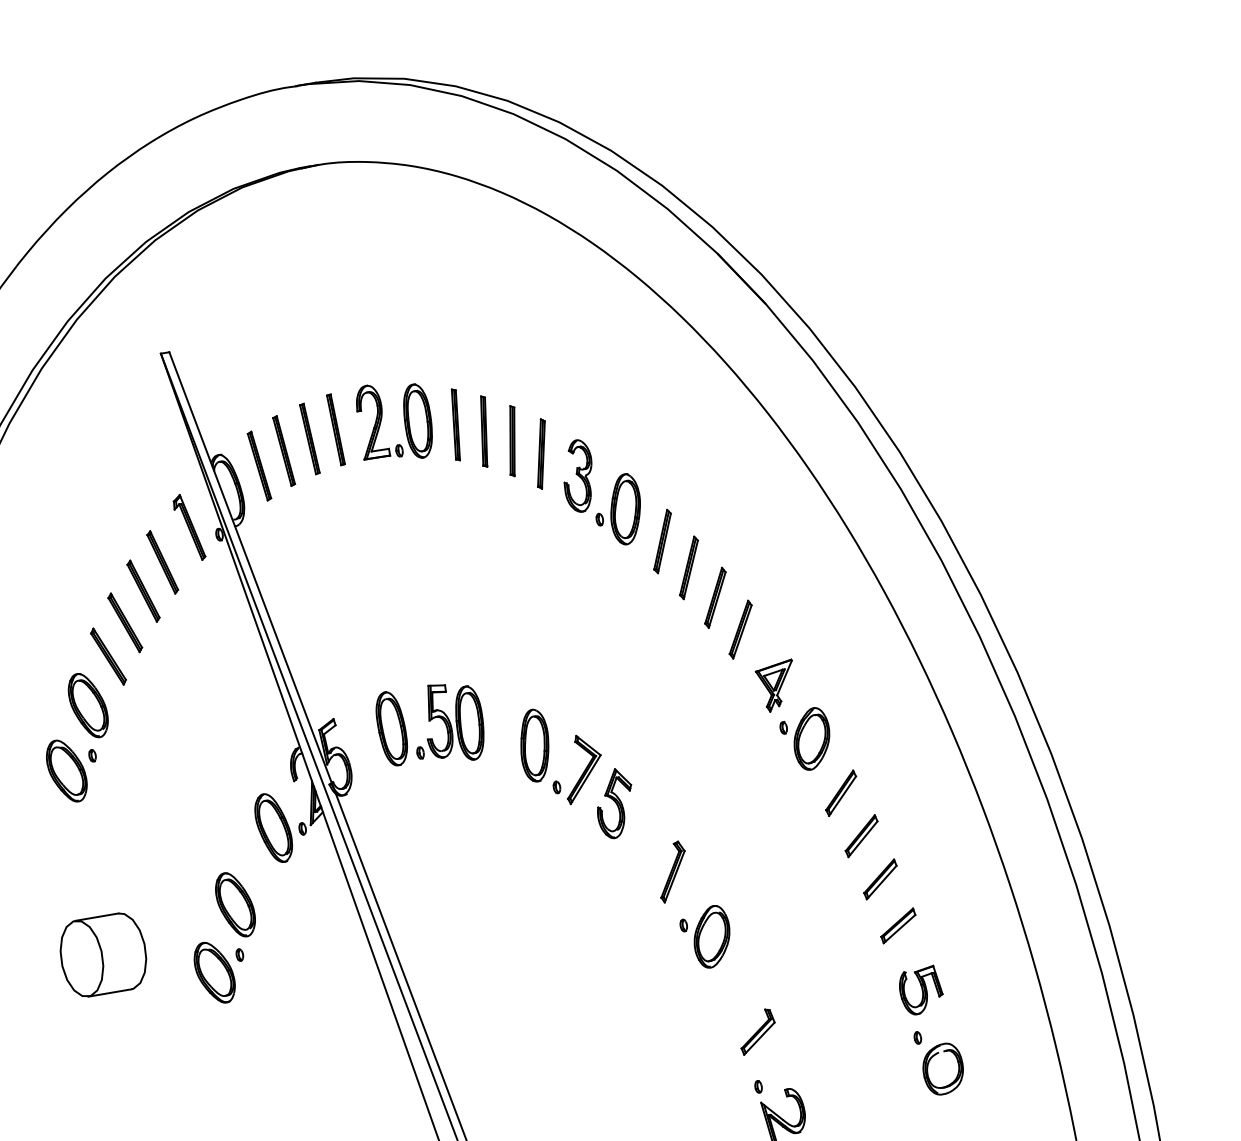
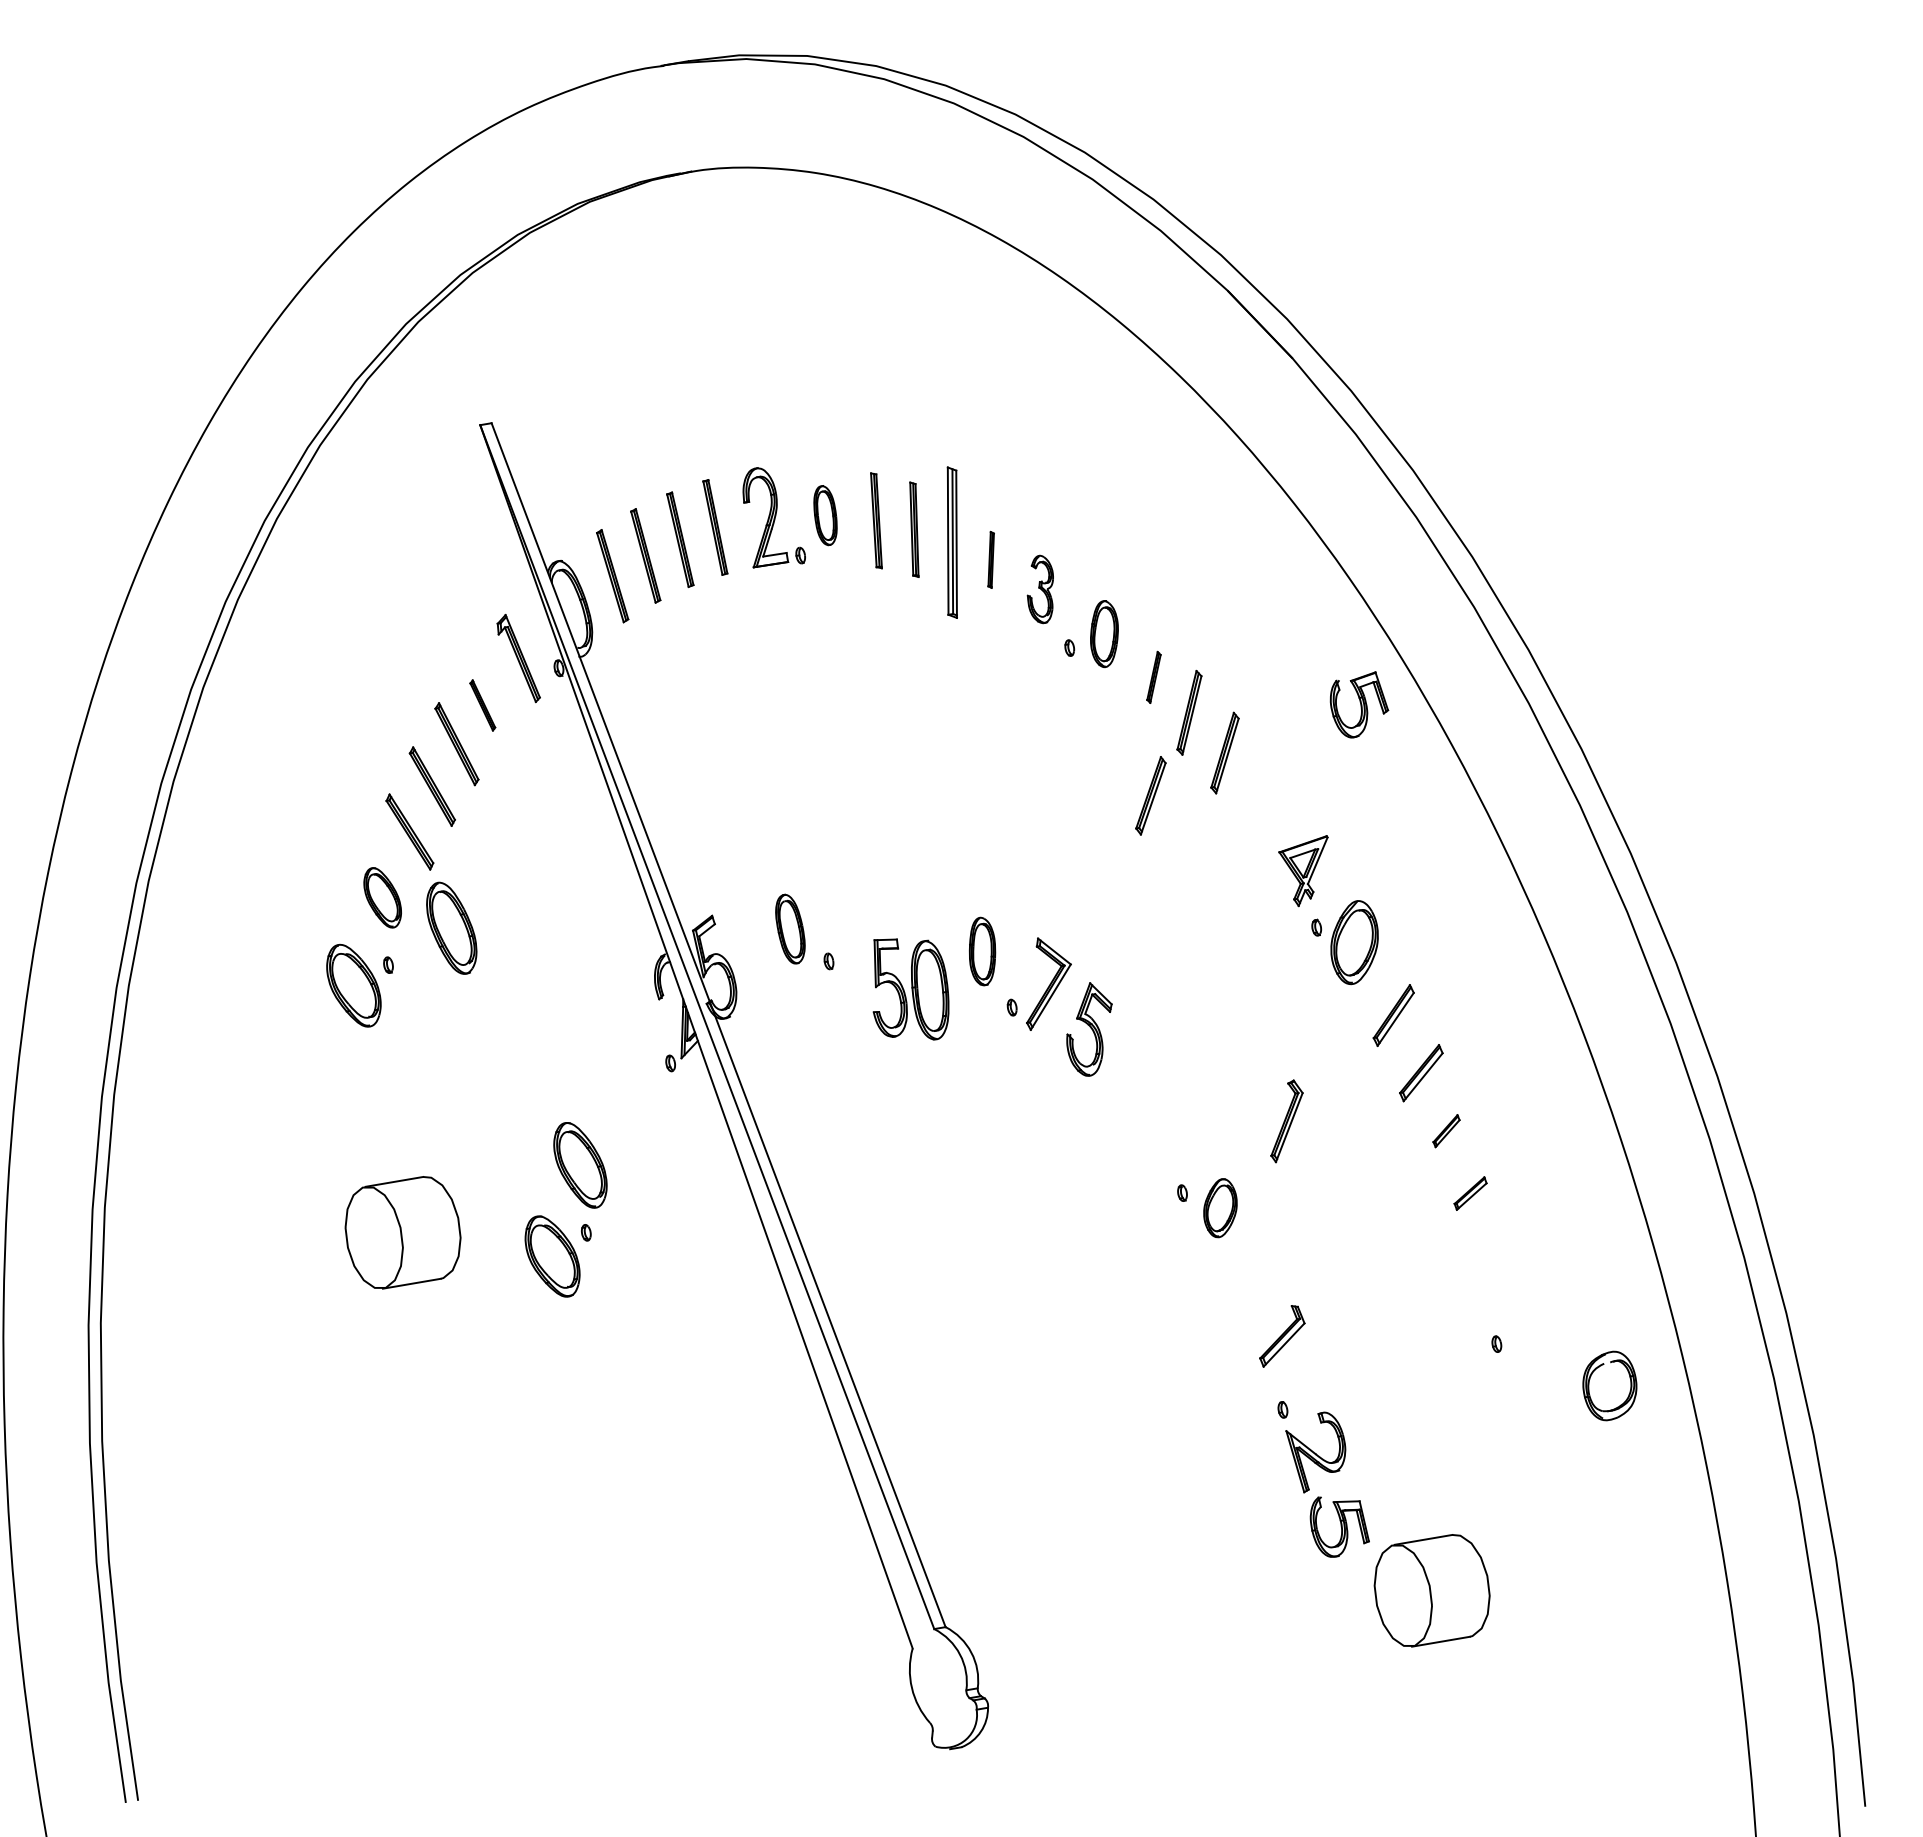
part: (417, 420) -> (825, 515), size x0.6
part: (512, 441) -> (952, 542), size x1.6
part: (540, 453) -> (990, 559), size x0.6
part: (578, 476) -> (1040, 589), size x0.7
part: (625, 508) -> (1104, 633), size x0.7
part: (662, 541) -> (1153, 677), size x0.6
part: (162, 562) -> (482, 705), size x0.6
part: (740, 629) -> (1150, 795), moved
part: (88, 705) -> (382, 897), size x0.7
part: (455, 722) -> (910, 989), moved
part: (391, 729) -> (790, 929), size x0.7
part: (534, 745) -> (982, 951), size x0.7
part: (273, 827) -> (451, 927), moved
part: (672, 872) -> (1286, 1121), moved
part: (880, 878) -> (1446, 1130), size x0.6
part: (898, 925) -> (1470, 1193), size x0.7
part: (712, 936) -> (1220, 1207), size x0.7
part: (921, 989) -> (1359, 704), moved
part: (942, 1068) -> (1609, 1385), moved

